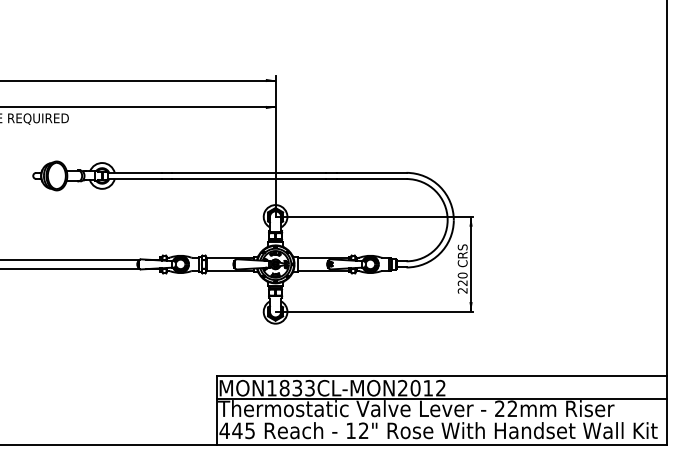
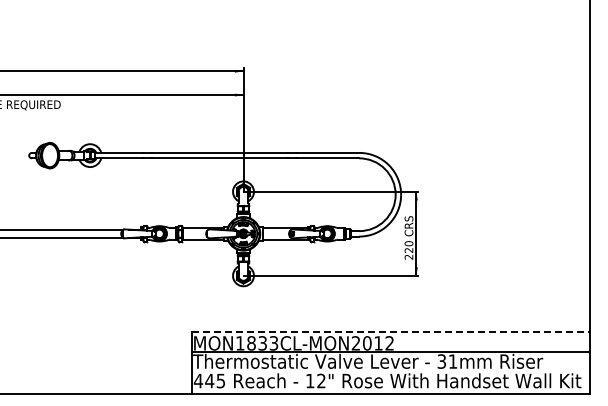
line: (442, 375) -> (391, 332), solid -> dashed
text: (506, 408) -> (447, 361), 22mm -> 31mm

